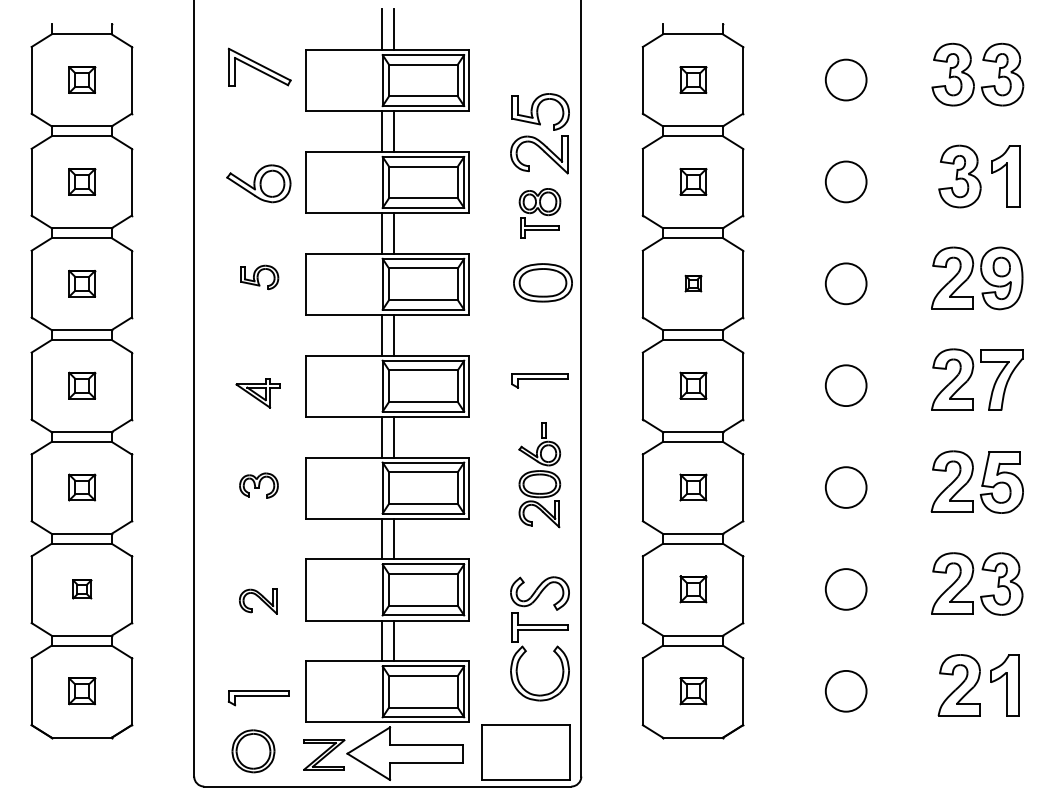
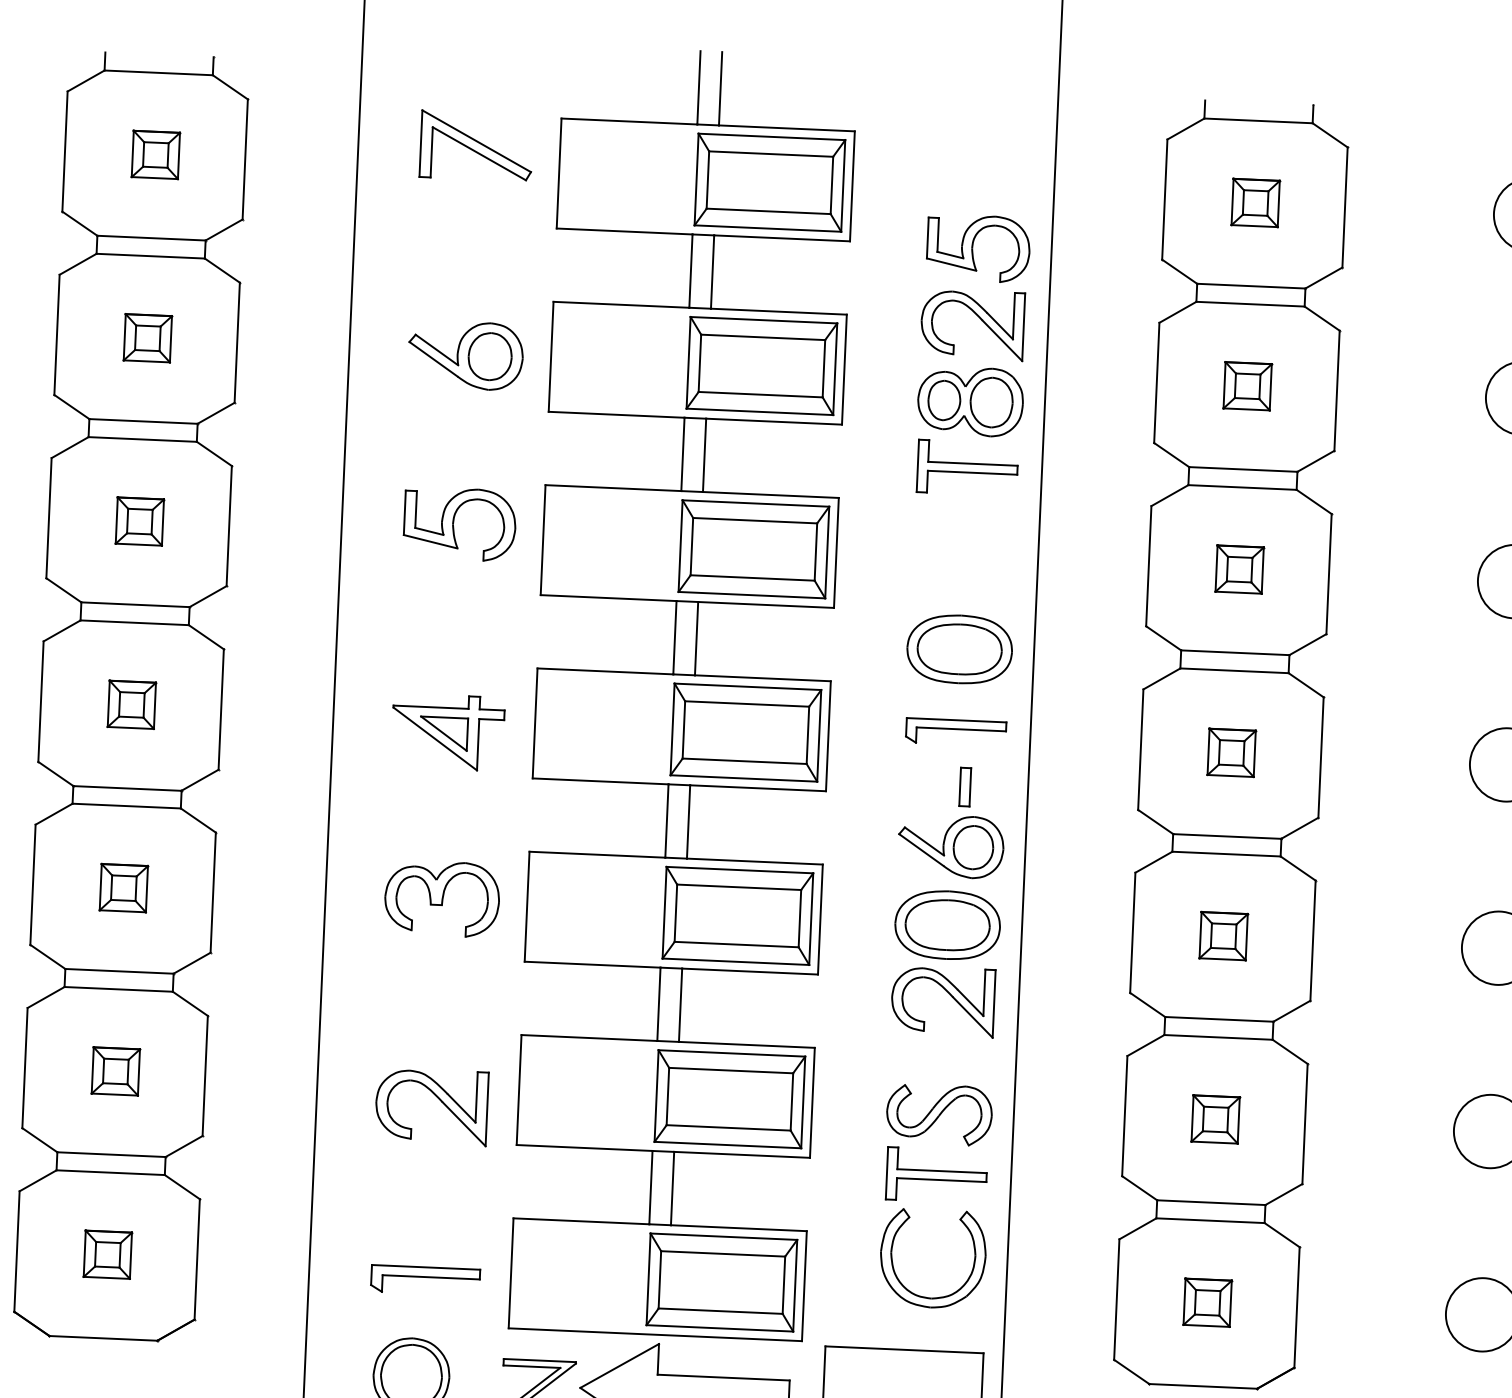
part: (539, 213) -> (968, 431), size x1.43
part: (259, 277) -> (459, 524), size x1.67
part: (542, 282) -> (958, 648), moved
part: (693, 283) -> (1239, 569), size x1.67
part: (257, 393) -> (446, 732), size x1.43
part: (539, 474) -> (947, 900), size x1.43
part: (258, 485) -> (441, 898), size x1.67
part: (82, 589) -> (116, 1071), size x1.43
part: (258, 601) -> (432, 1107), size x1.67

